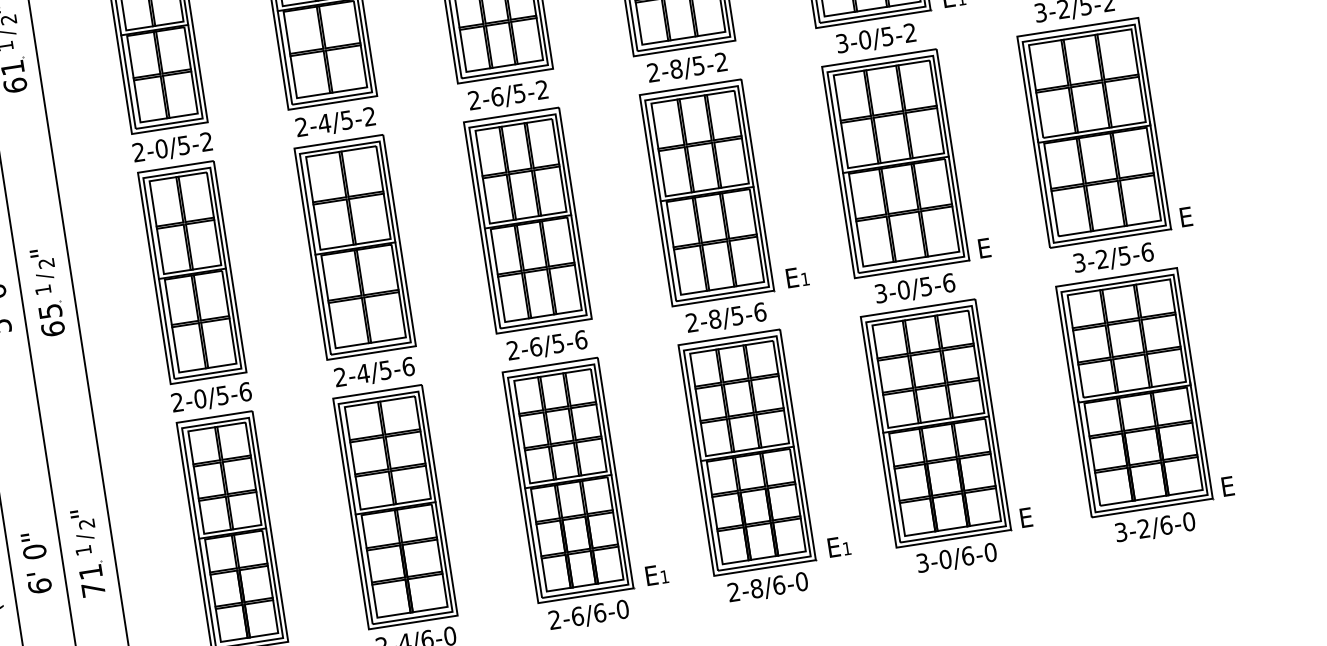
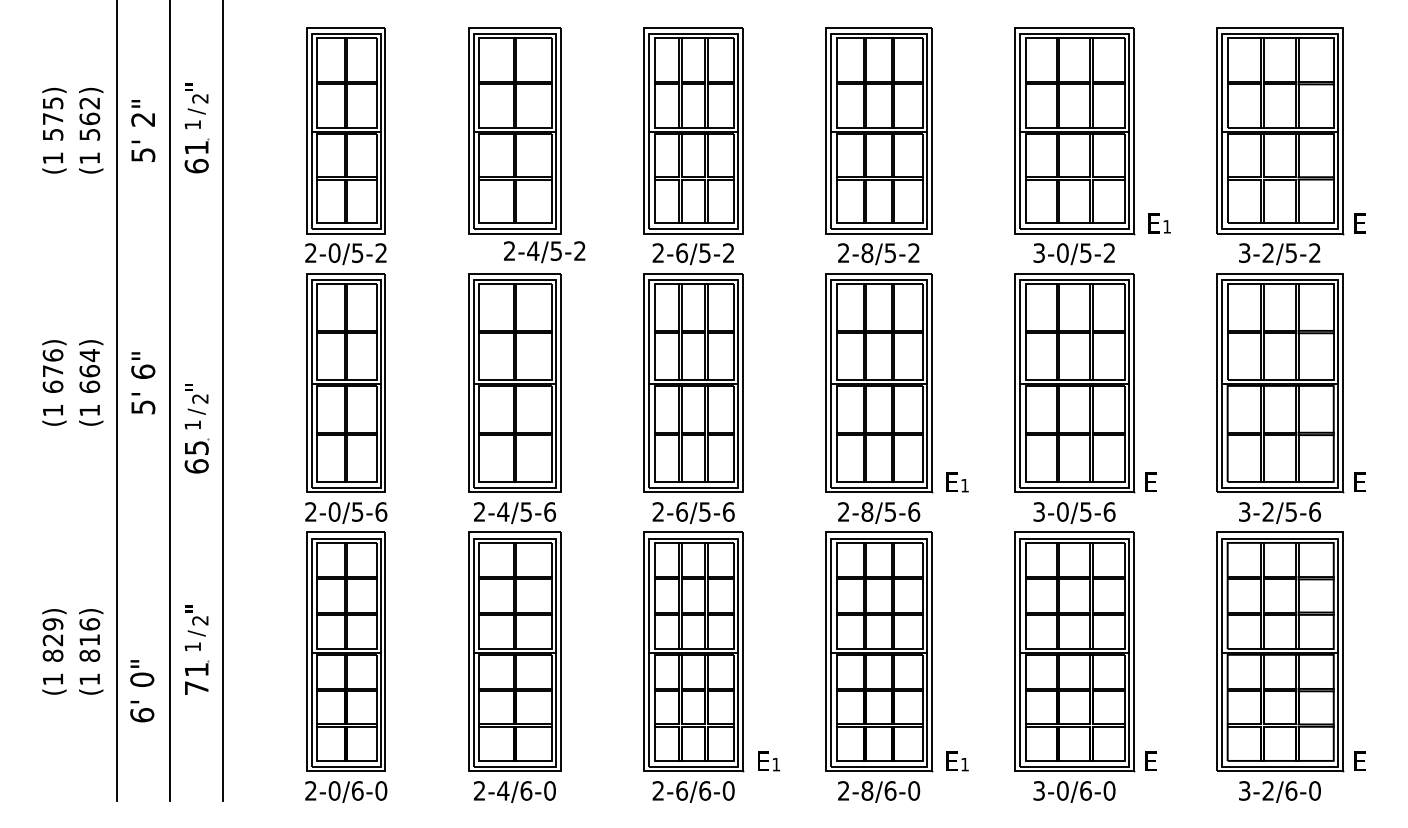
text: (335, 123) -> (544, 252), moved
part: (47, 292) -> (196, 428), moved
text: (36, 563) -> (142, 691), moved

